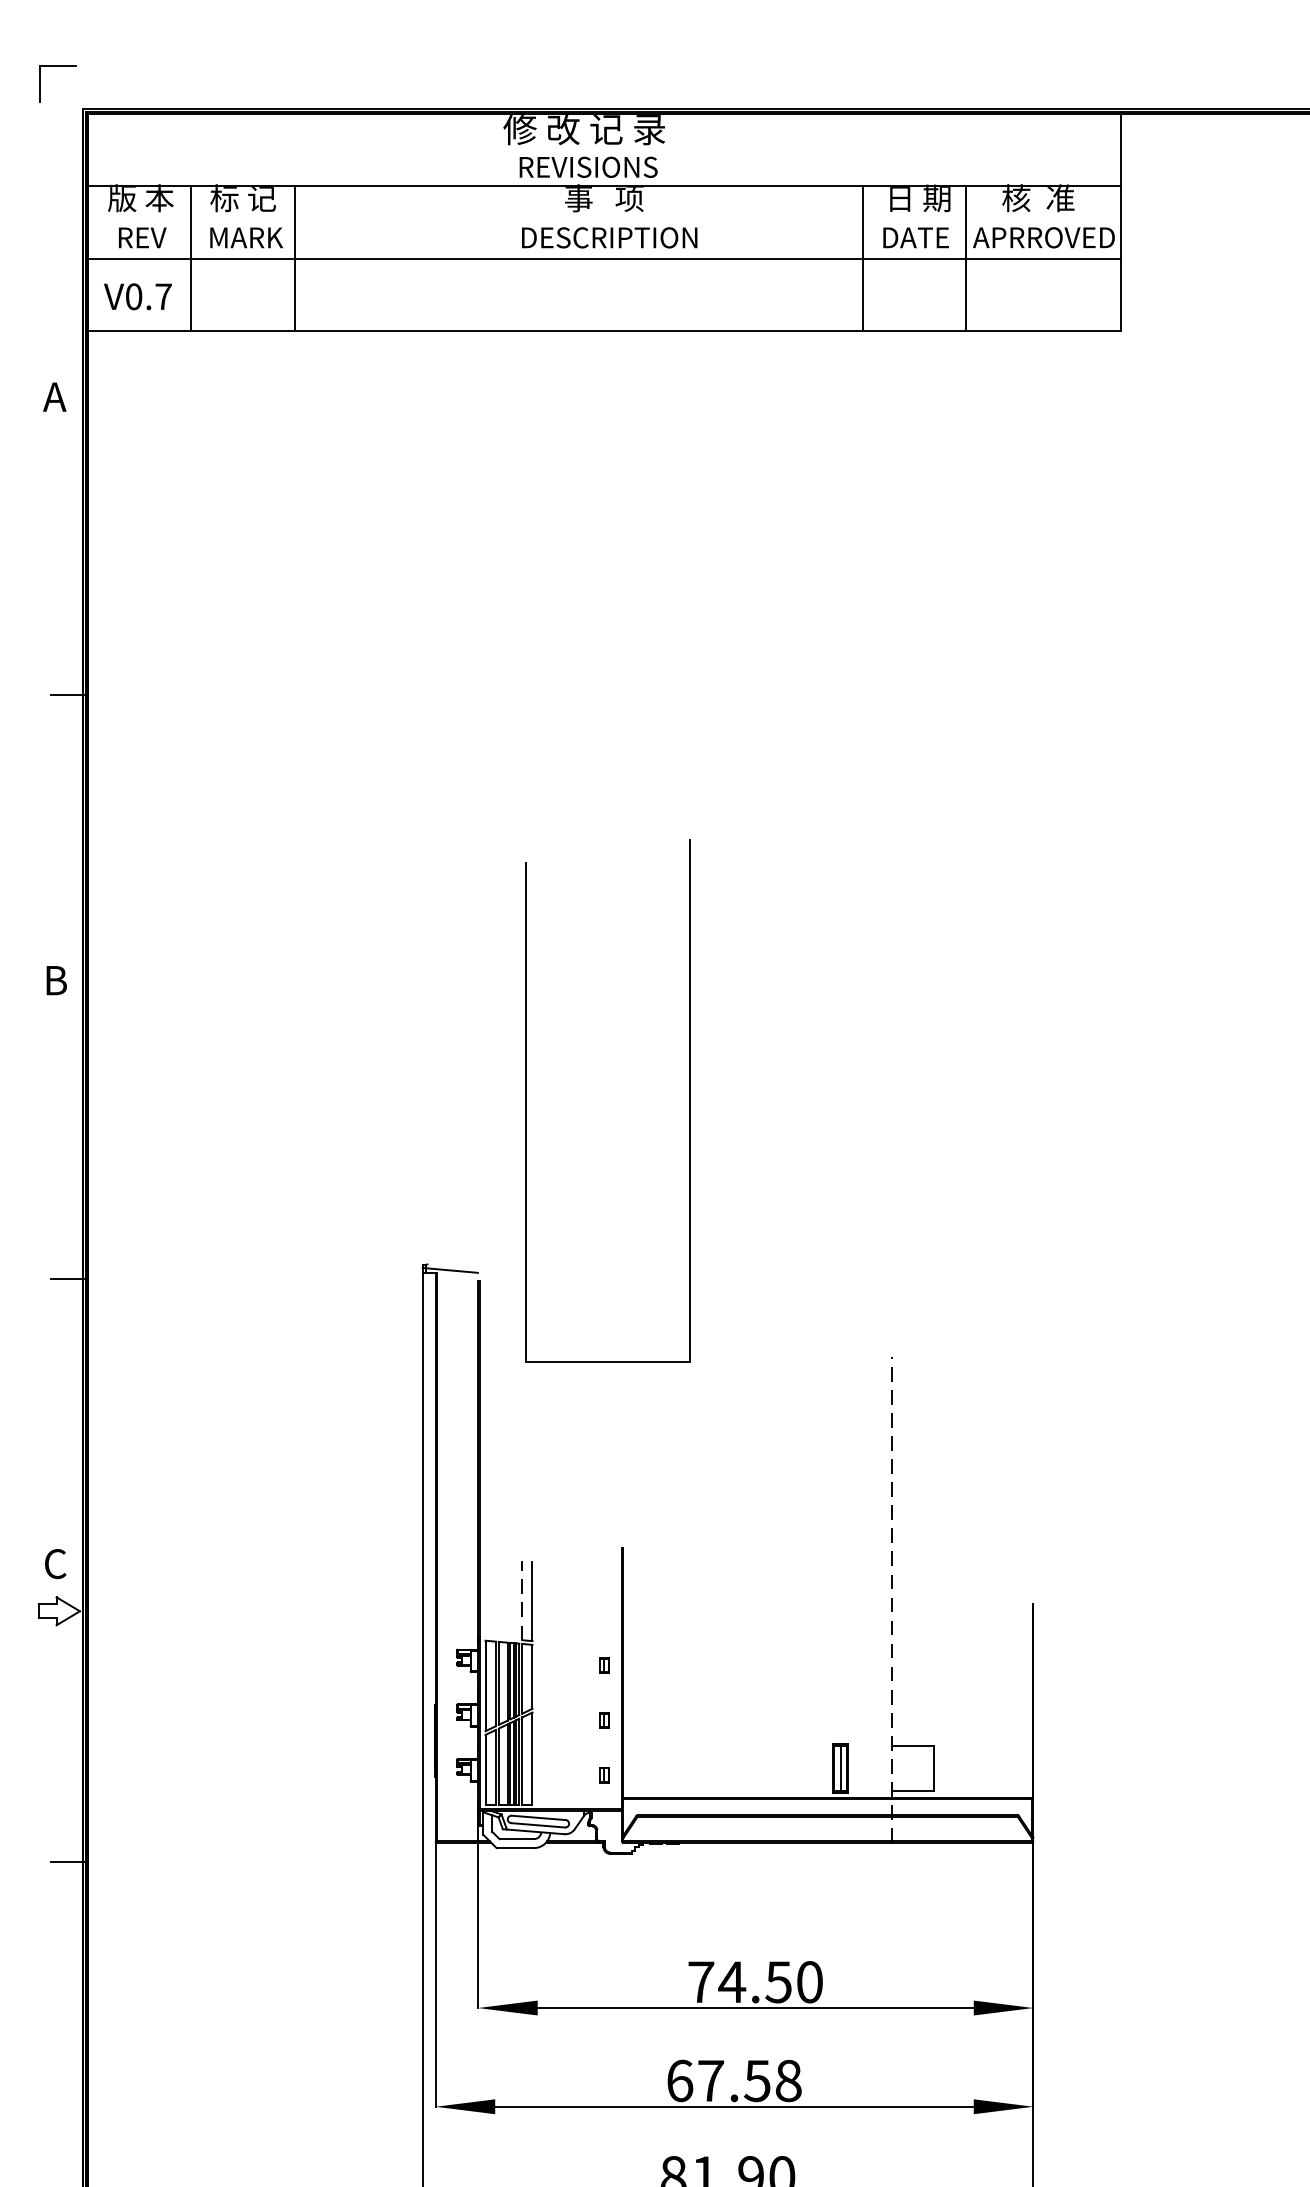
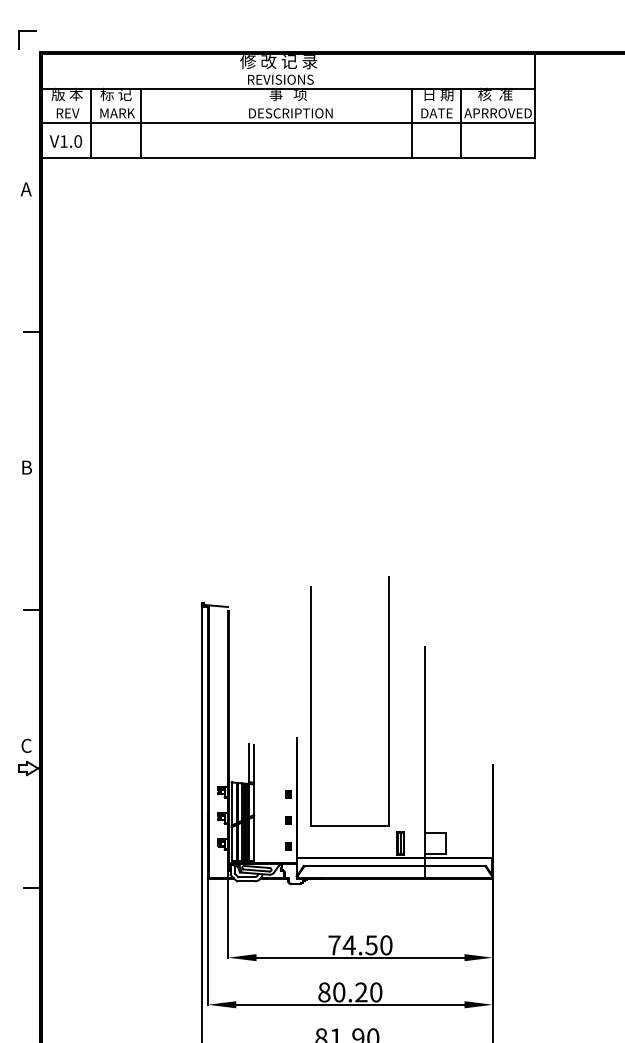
text: (147, 296) -> (70, 141), V0.7 -> V1.0
part: (527, 1101) -> (311, 701), moved
line: (891, 1598) -> (425, 762), dashed -> solid
line: (522, 1600) -> (249, 763), dashed -> solid
text: (734, 2081) -> (350, 992), 67.58 -> 80.20

